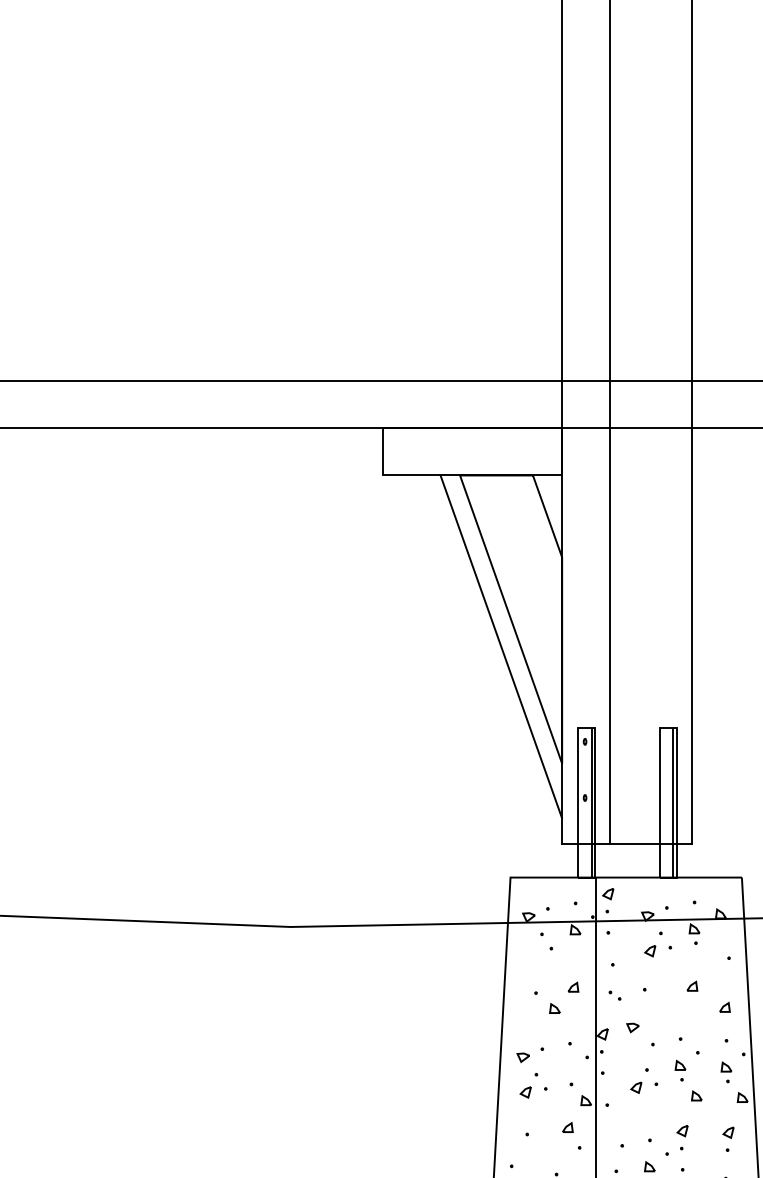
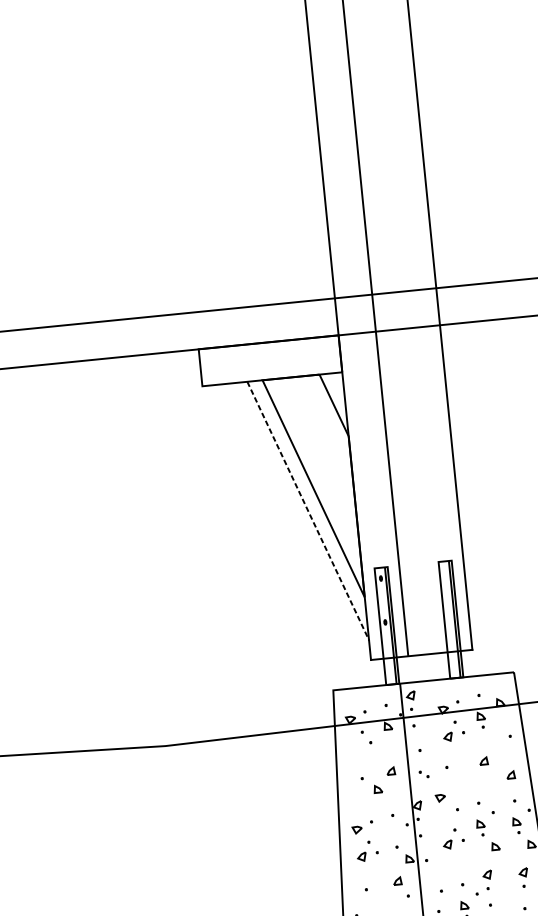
line: (501, 647) -> (308, 511), solid -> dashed

